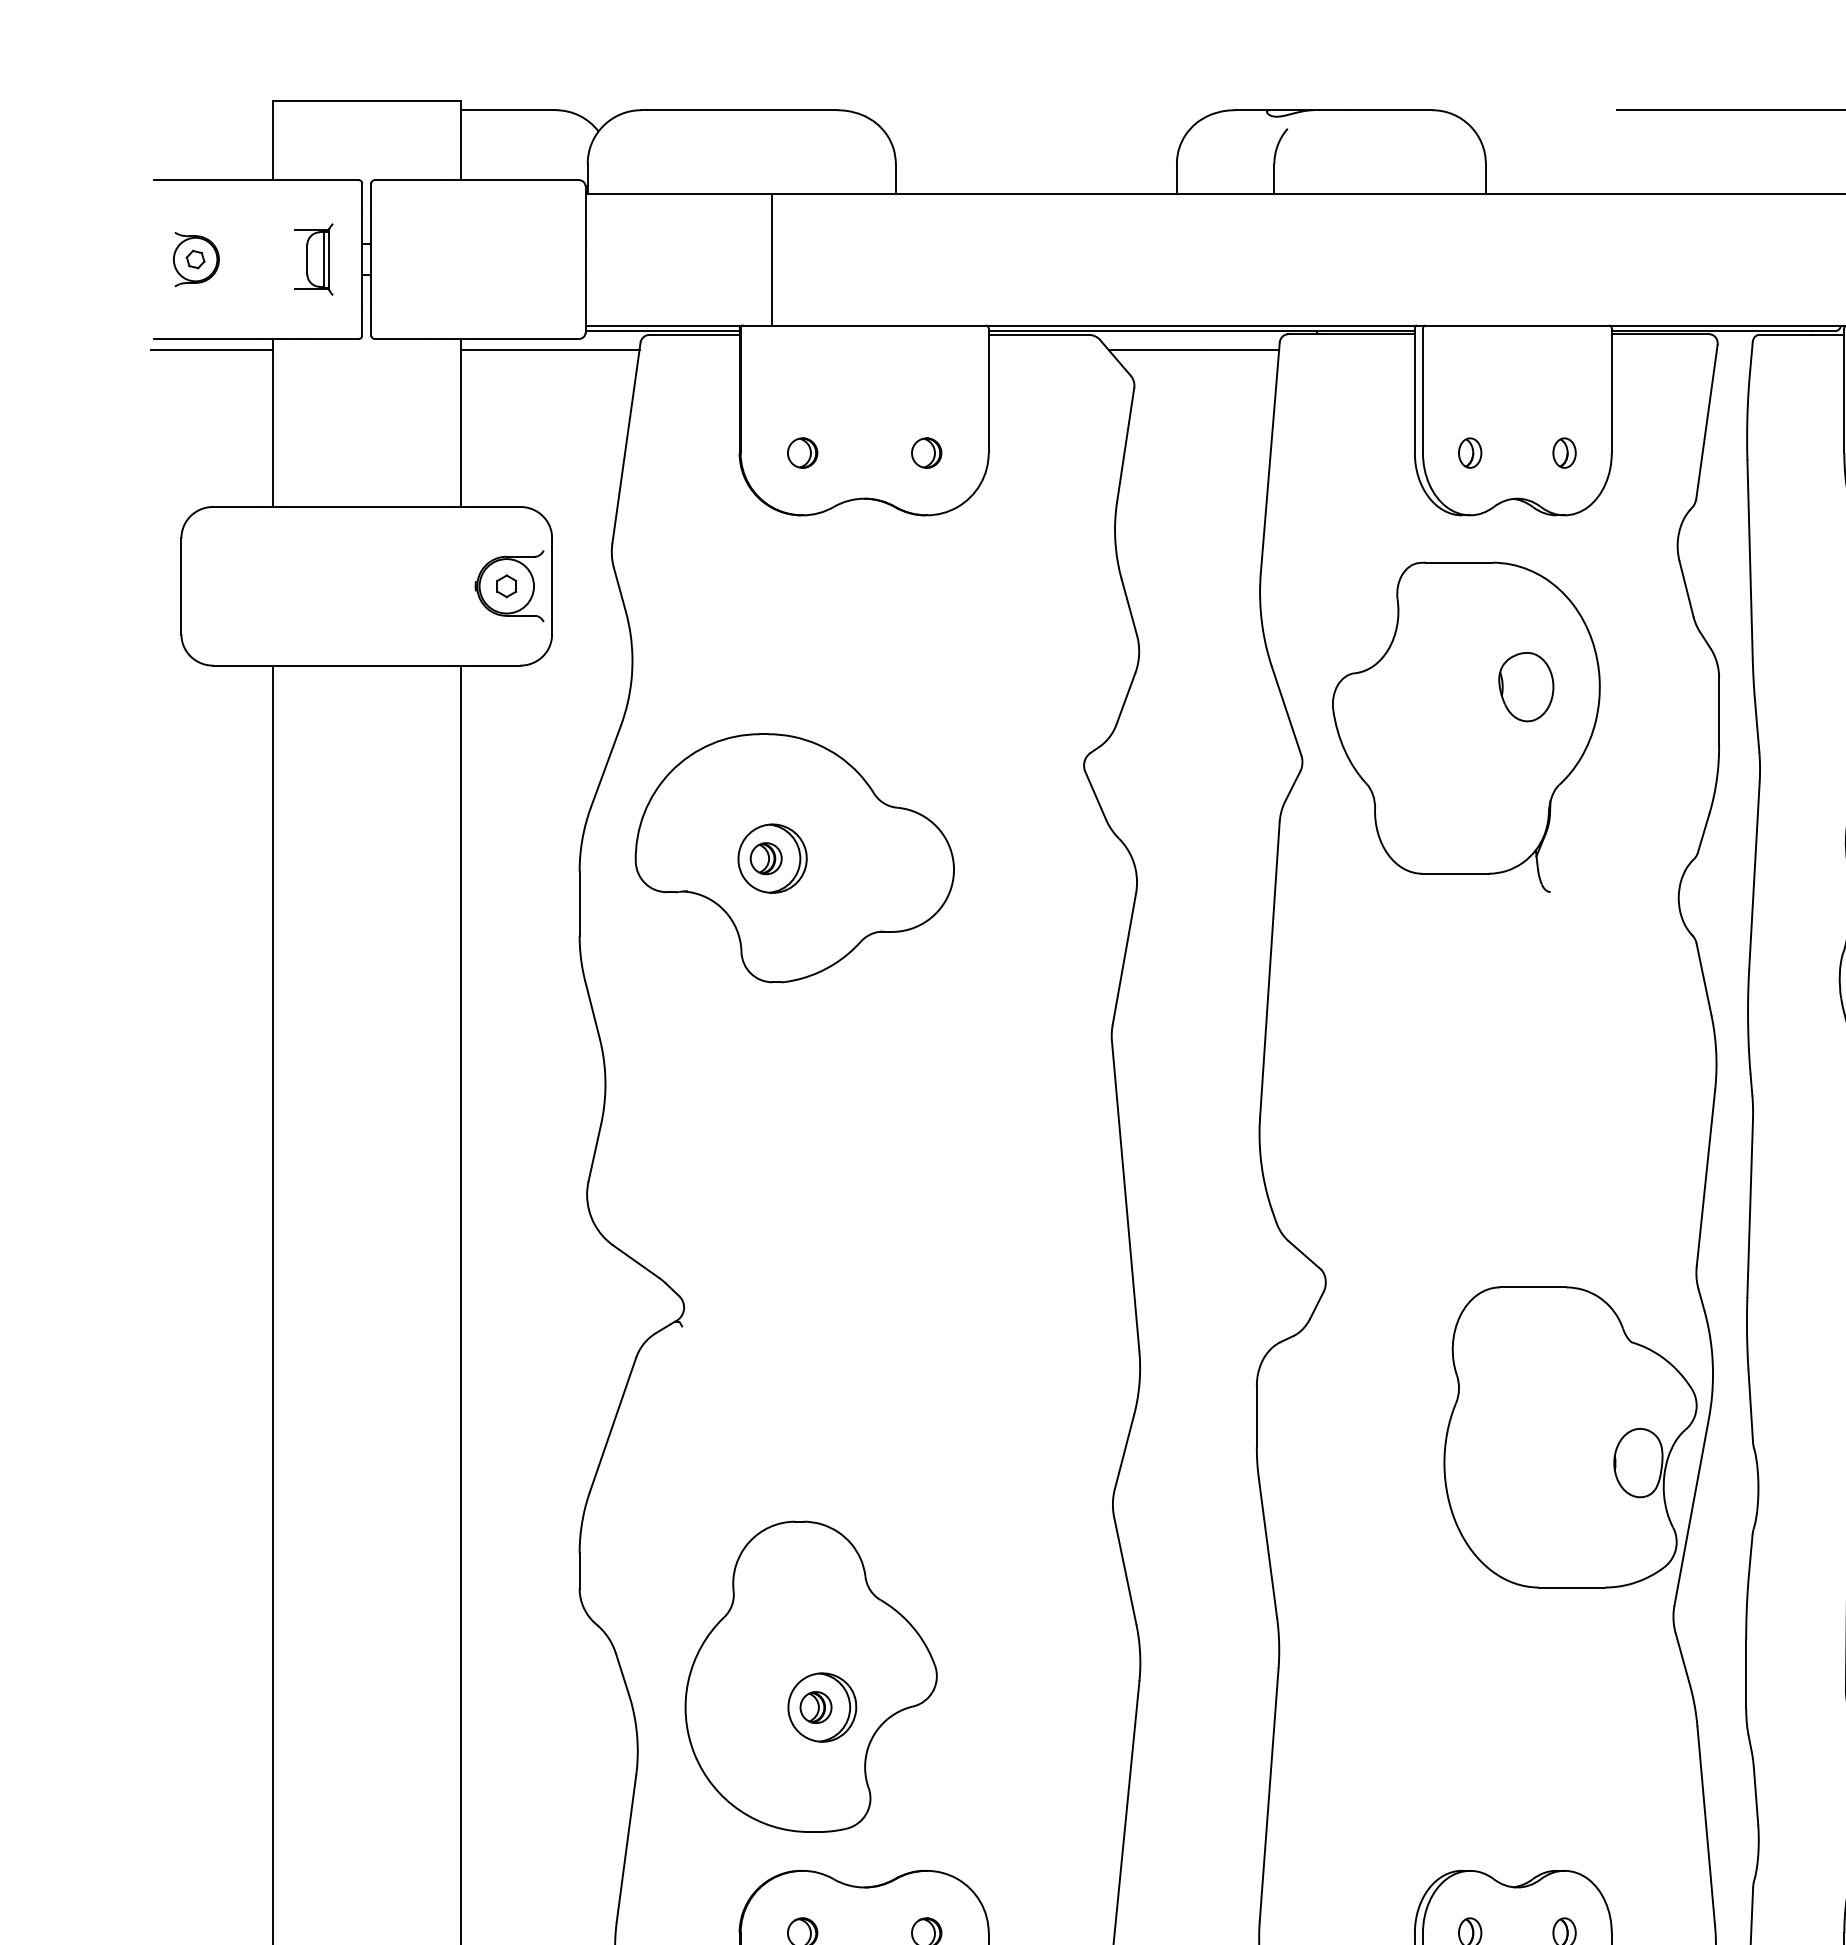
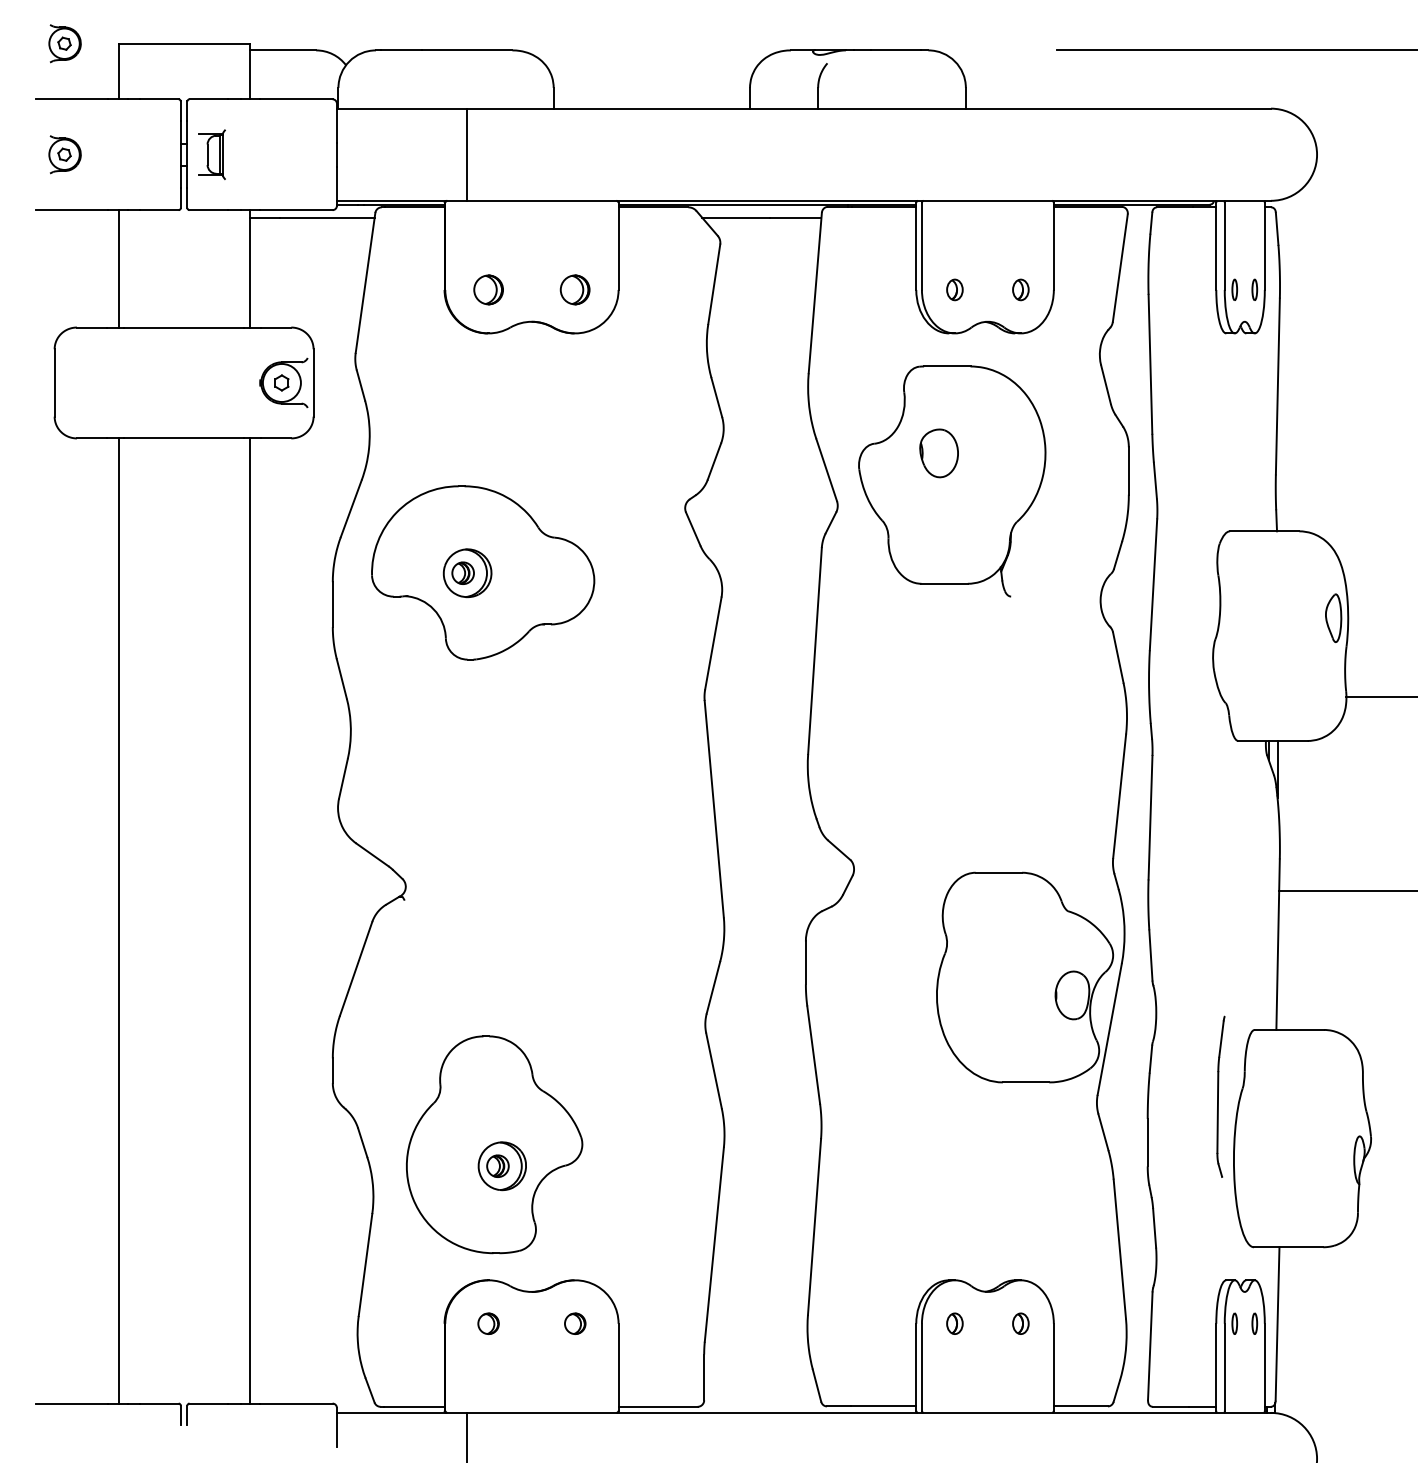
part: (195, 100) -> (64, 43), added
part: (312, 259) -> (211, 154), moved
line: (211, 349) -> (75, 217), removed
part: (802, 452) -> (488, 289), size x1.4
part: (927, 452) -> (575, 289), size x1.4
part: (1525, 687) -> (938, 453), moved

